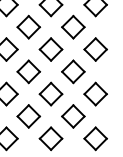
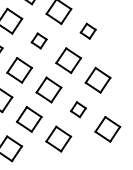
part: (50, 49) -> (38, 41), size x0.6
part: (95, 49) -> (88, 31), size x0.6
part: (73, 116) -> (78, 109), size x0.6

